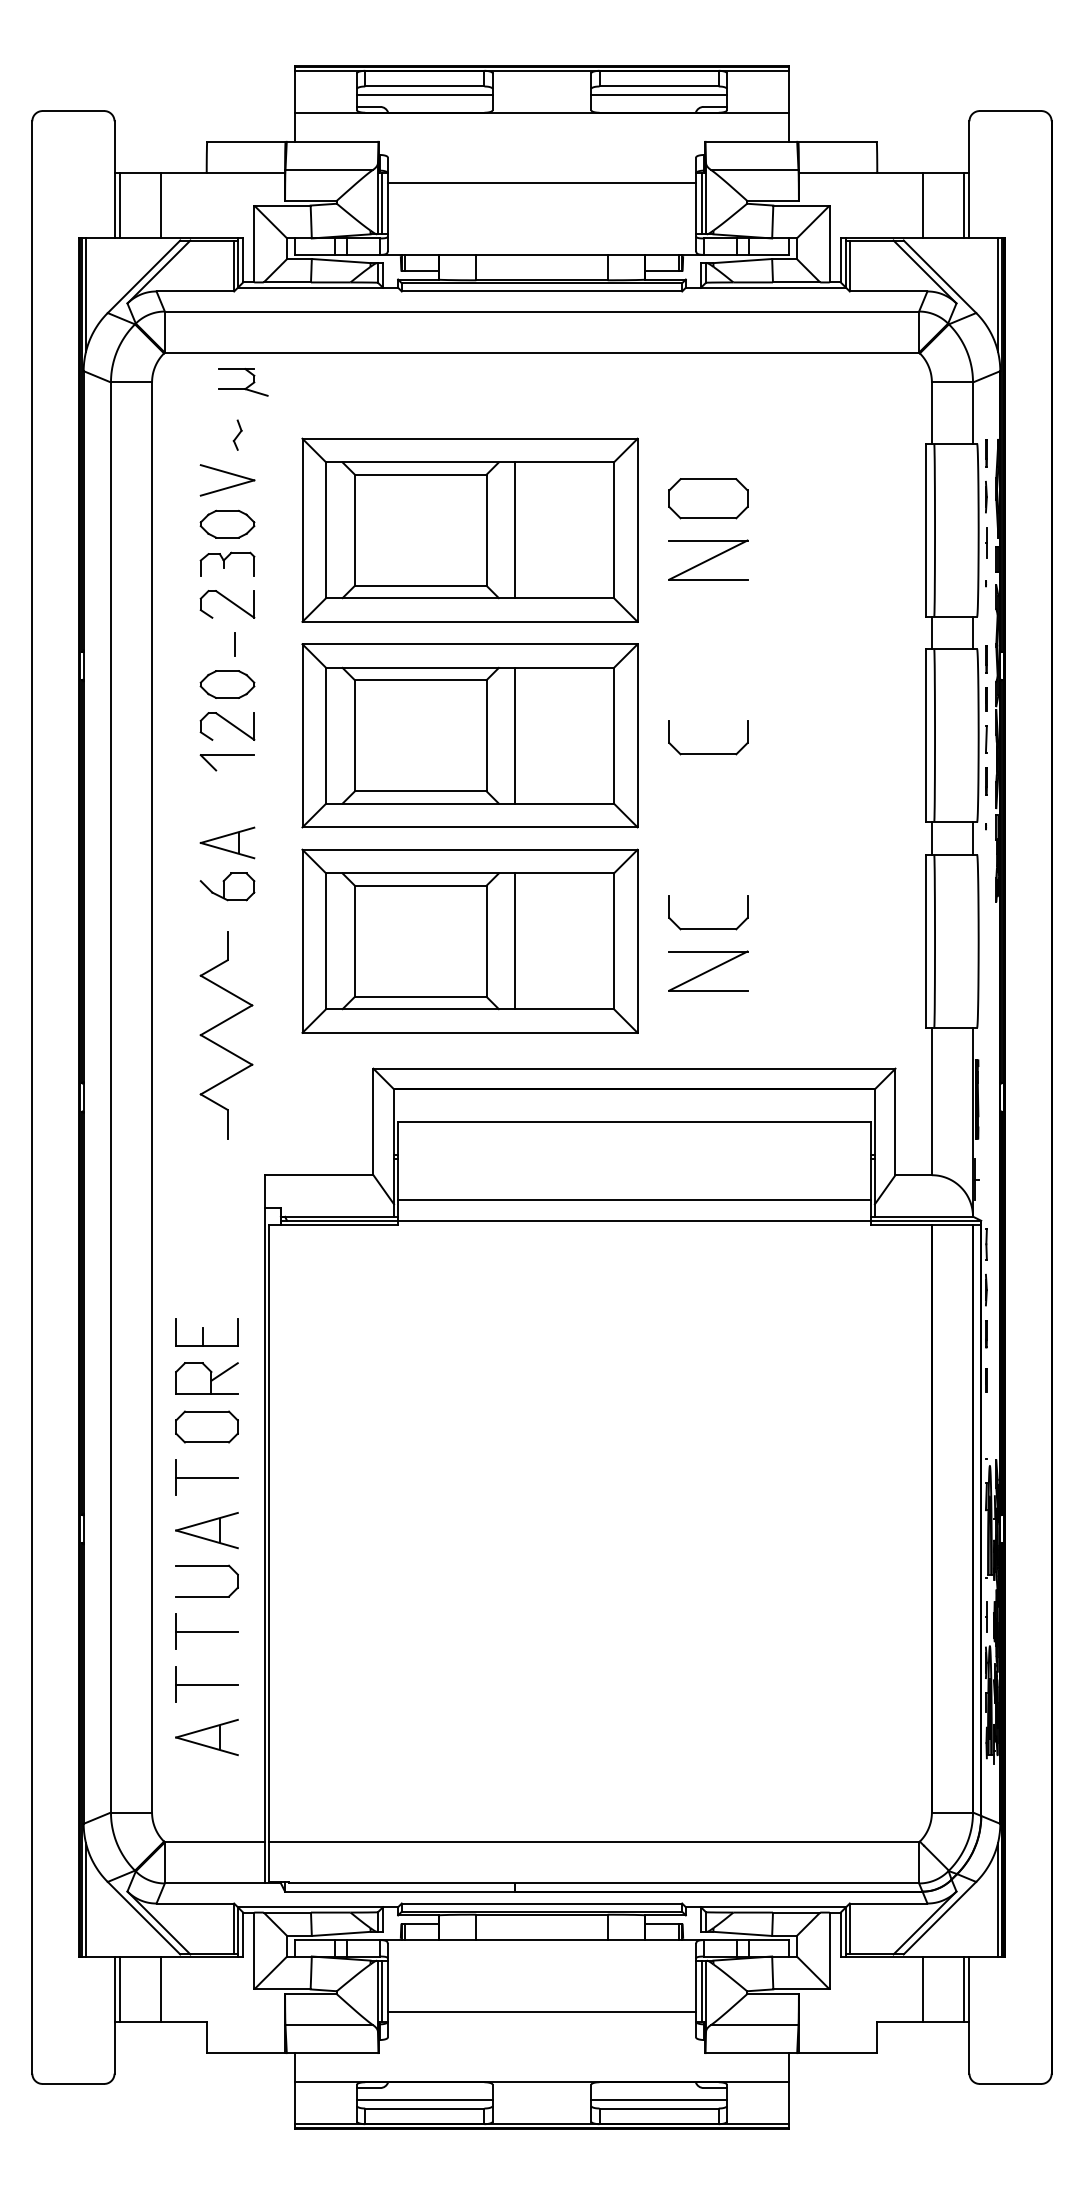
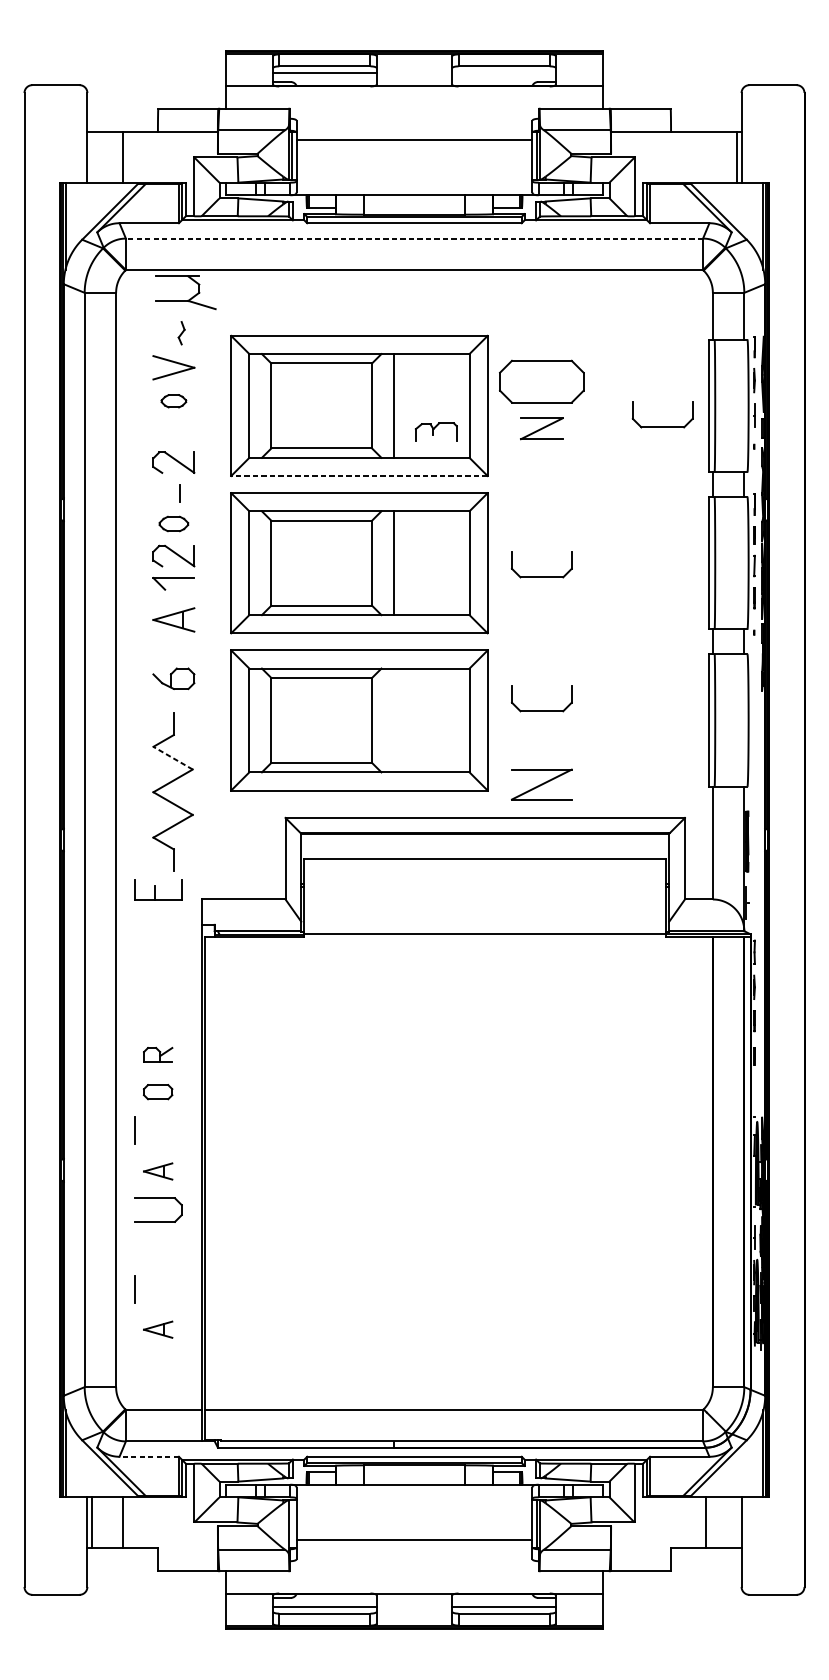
line: (658, 94) -> (503, 72), removed
line: (120, 205) -> (91, 157), removed
line: (922, 205) -> (705, 157), removed
line: (541, 311) -> (414, 238), solid -> dashed
part: (243, 382) -> (186, 292), size x1.6
part: (708, 498) -> (541, 381), size x1.4
part: (227, 523) -> (173, 400), size x0.6
part: (866, 557) -> (662, 426), added
part: (708, 559) -> (541, 428), size x0.7
part: (227, 563) -> (436, 431), moved
line: (470, 621) -> (359, 475), solid -> dashed
part: (227, 684) -> (173, 523), size x0.7
part: (227, 842) -> (173, 619), moved
line: (515, 941) -> (394, 720), removed
part: (708, 970) -> (541, 784), moved
line: (226, 990) -> (173, 758), solid -> dashed
line: (634, 1200) -> (485, 918), removed
part: (206, 1332) -> (157, 889), moved
part: (206, 1378) -> (157, 1055), size x0.6
part: (206, 1426) -> (157, 1091), size x0.6
line: (206, 1477) -> (157, 1130), removed
part: (206, 1530) -> (157, 1171), size x0.6
part: (206, 1631) -> (157, 1248), removed
line: (206, 1684) -> (157, 1289), removed
part: (206, 1737) -> (157, 1329), size x0.6
line: (195, 1903) -> (149, 1456), solid -> dashed
line: (963, 1989) -> (737, 1522), removed
line: (381, 1991) -> (291, 1524), removed

